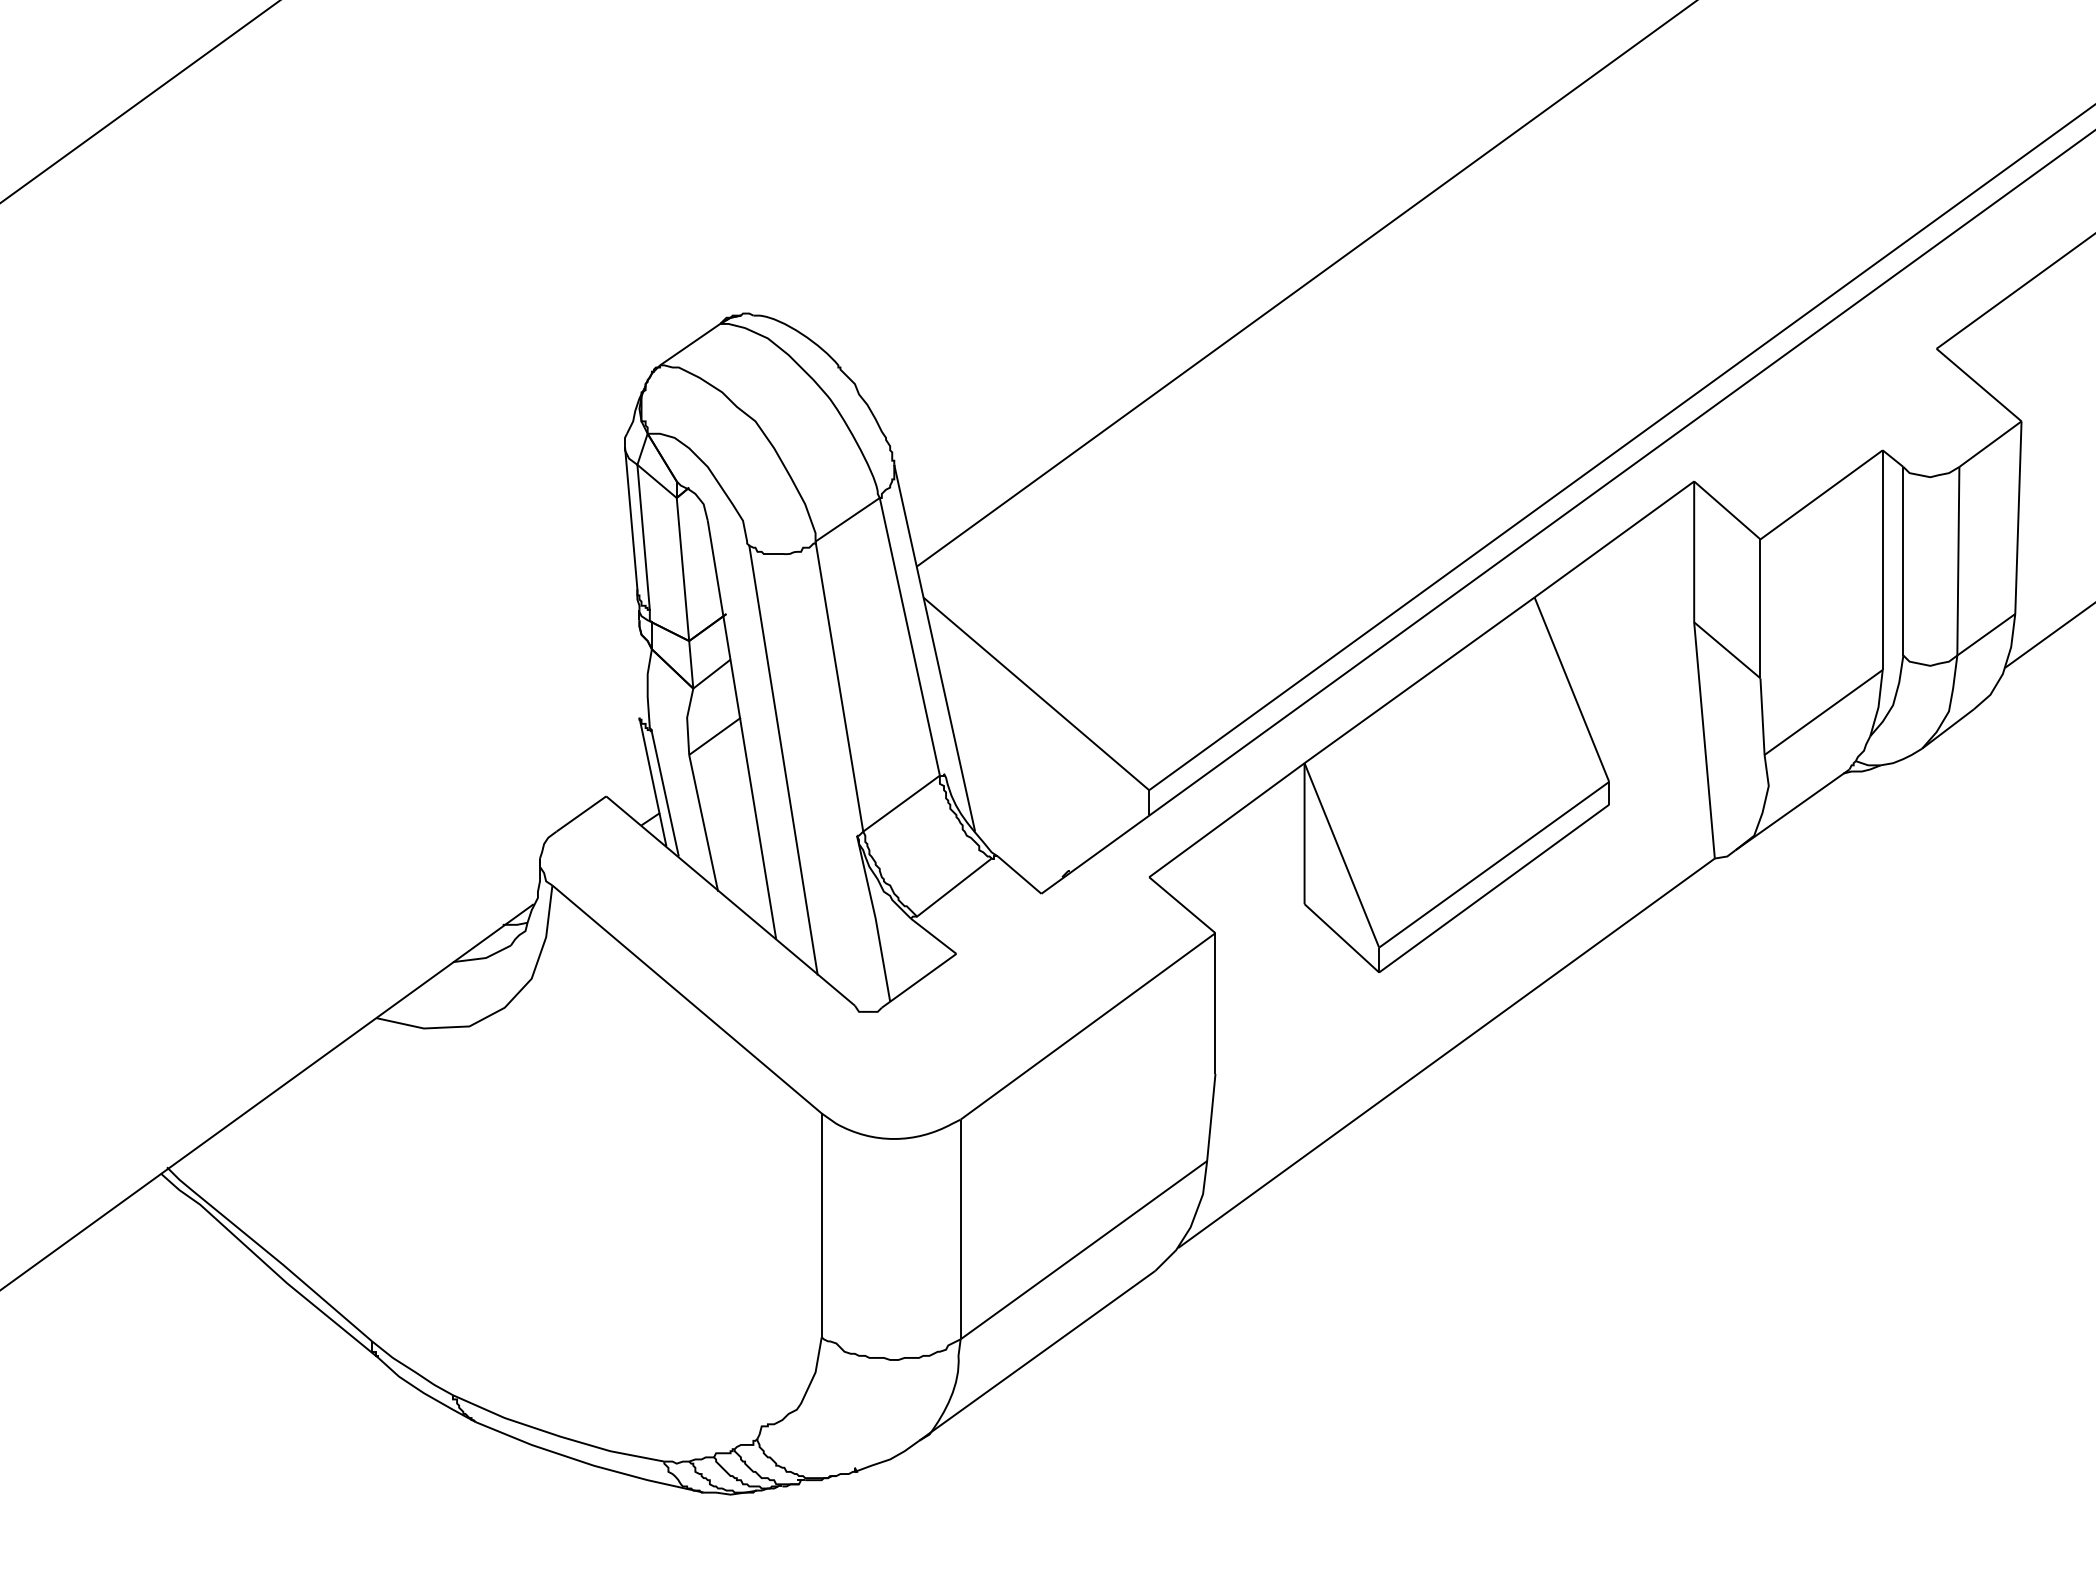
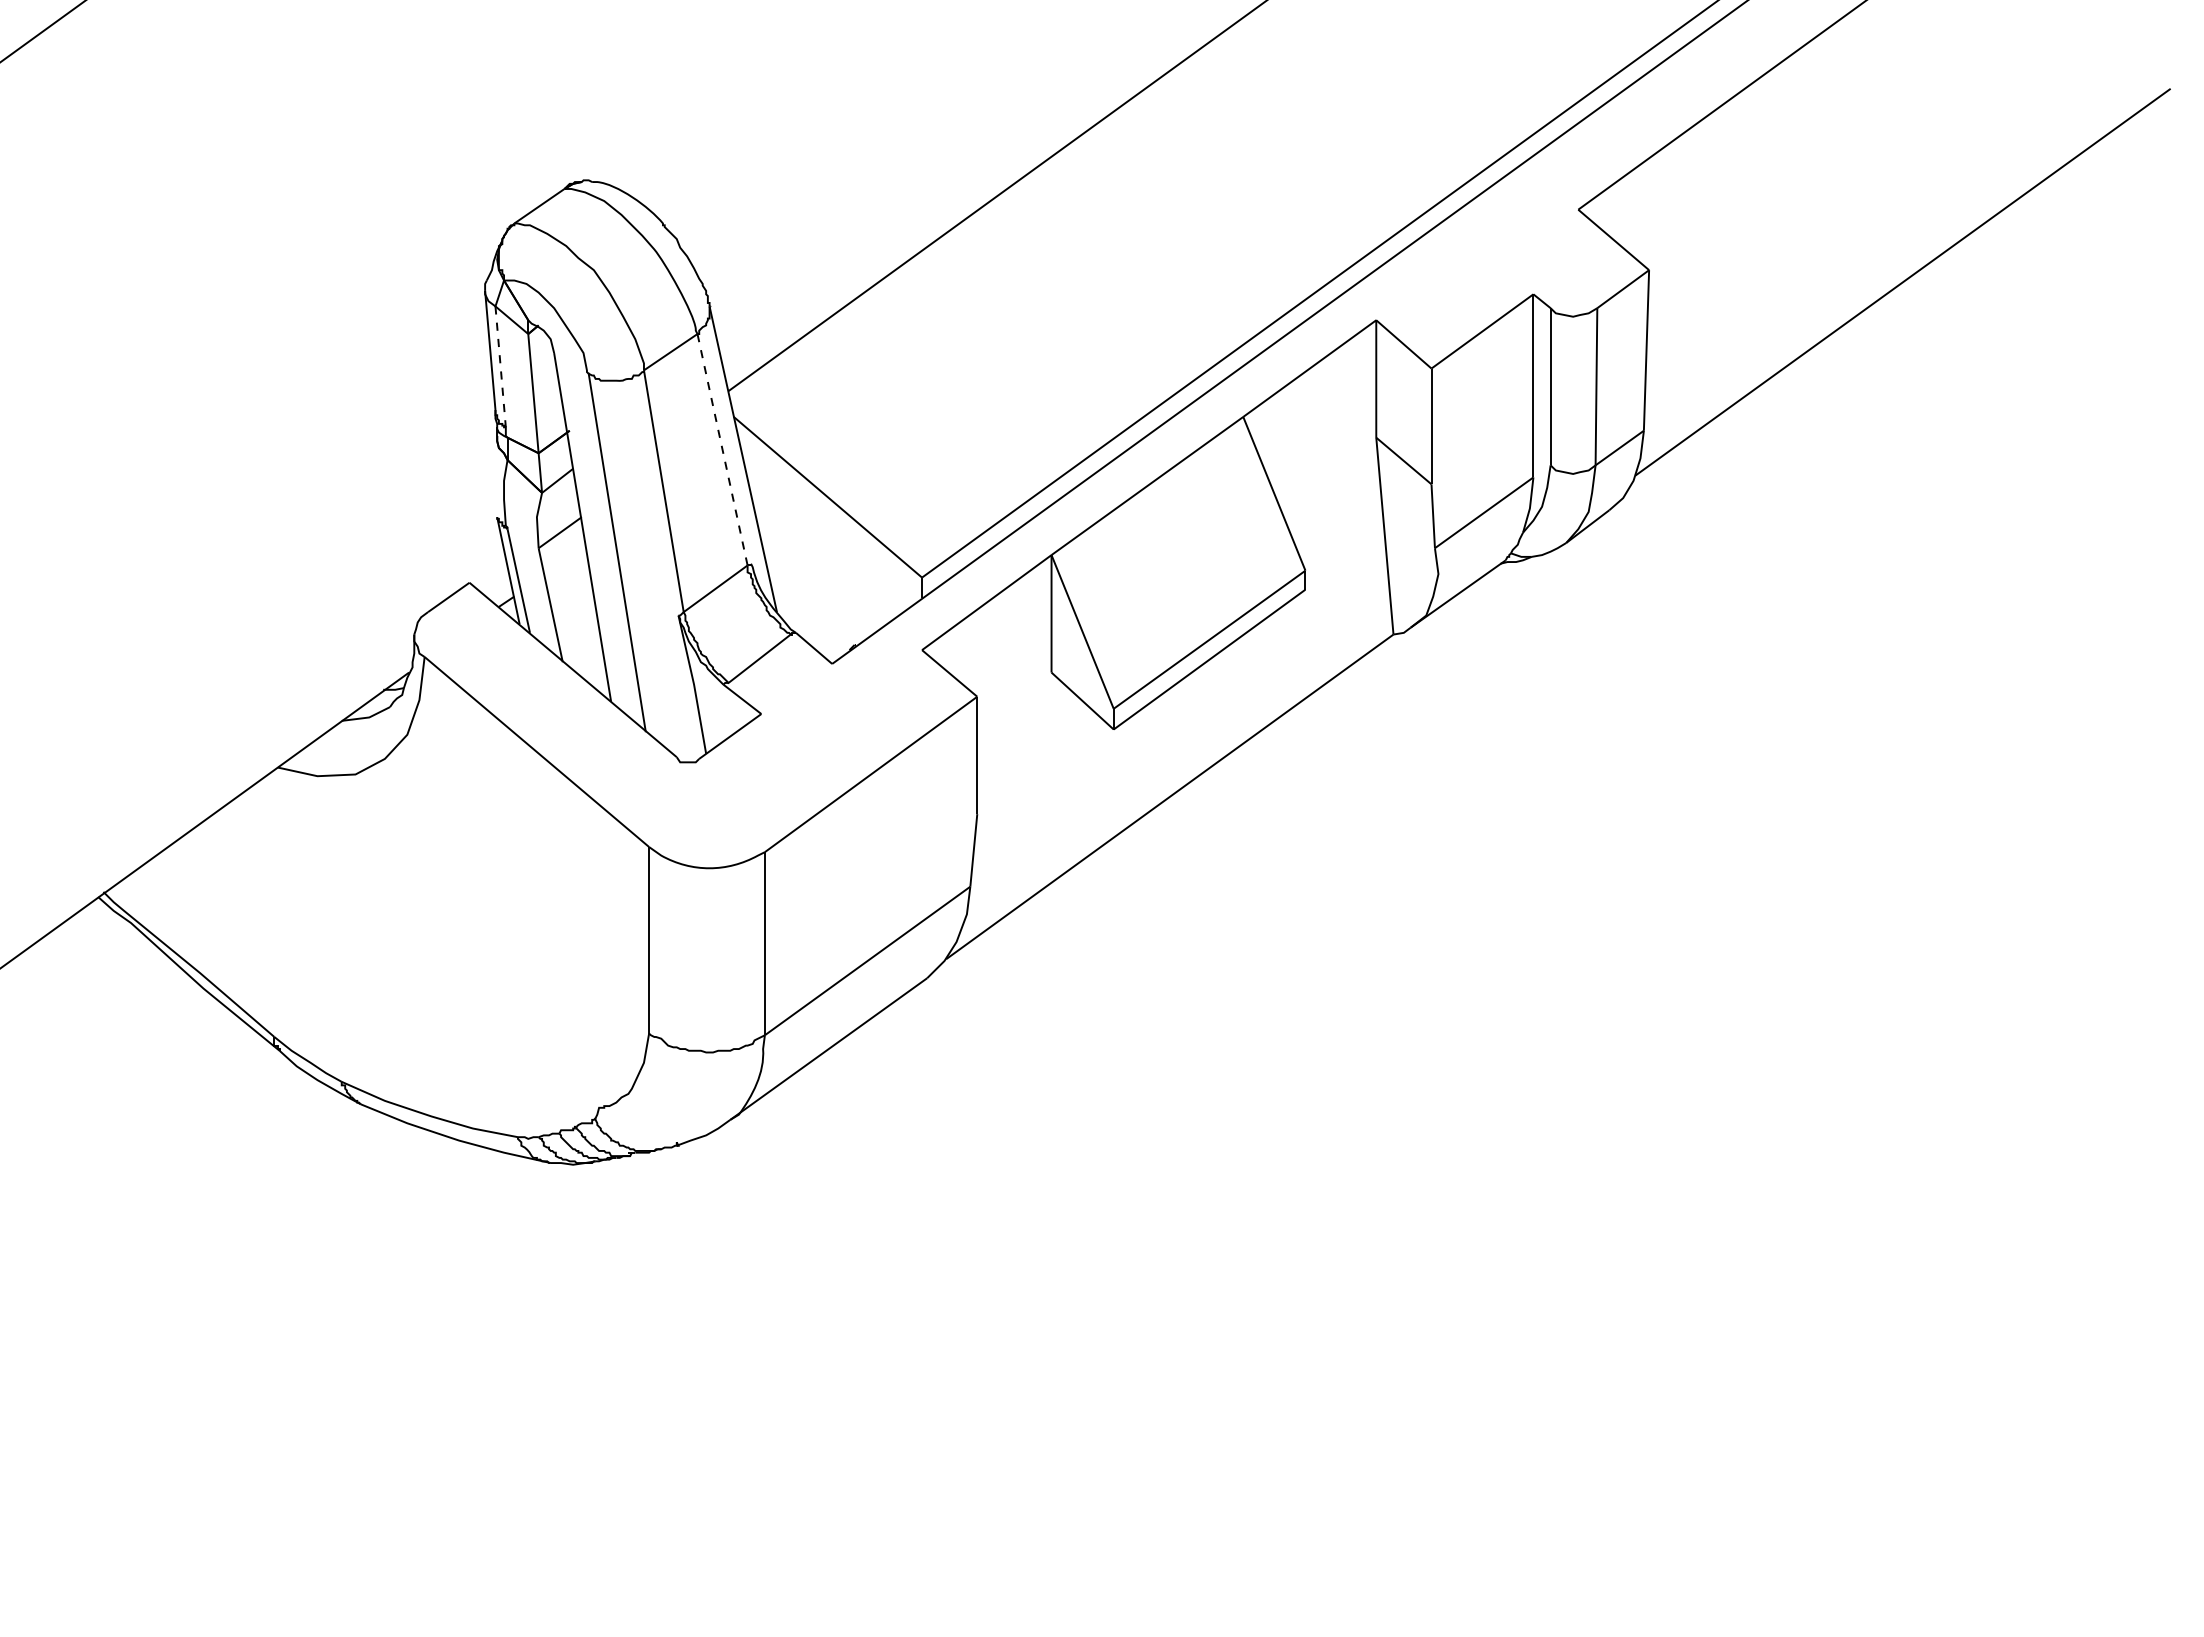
line: (643, 536) -> (500, 366), solid -> dashed
line: (909, 636) -> (722, 449), solid -> dashed

